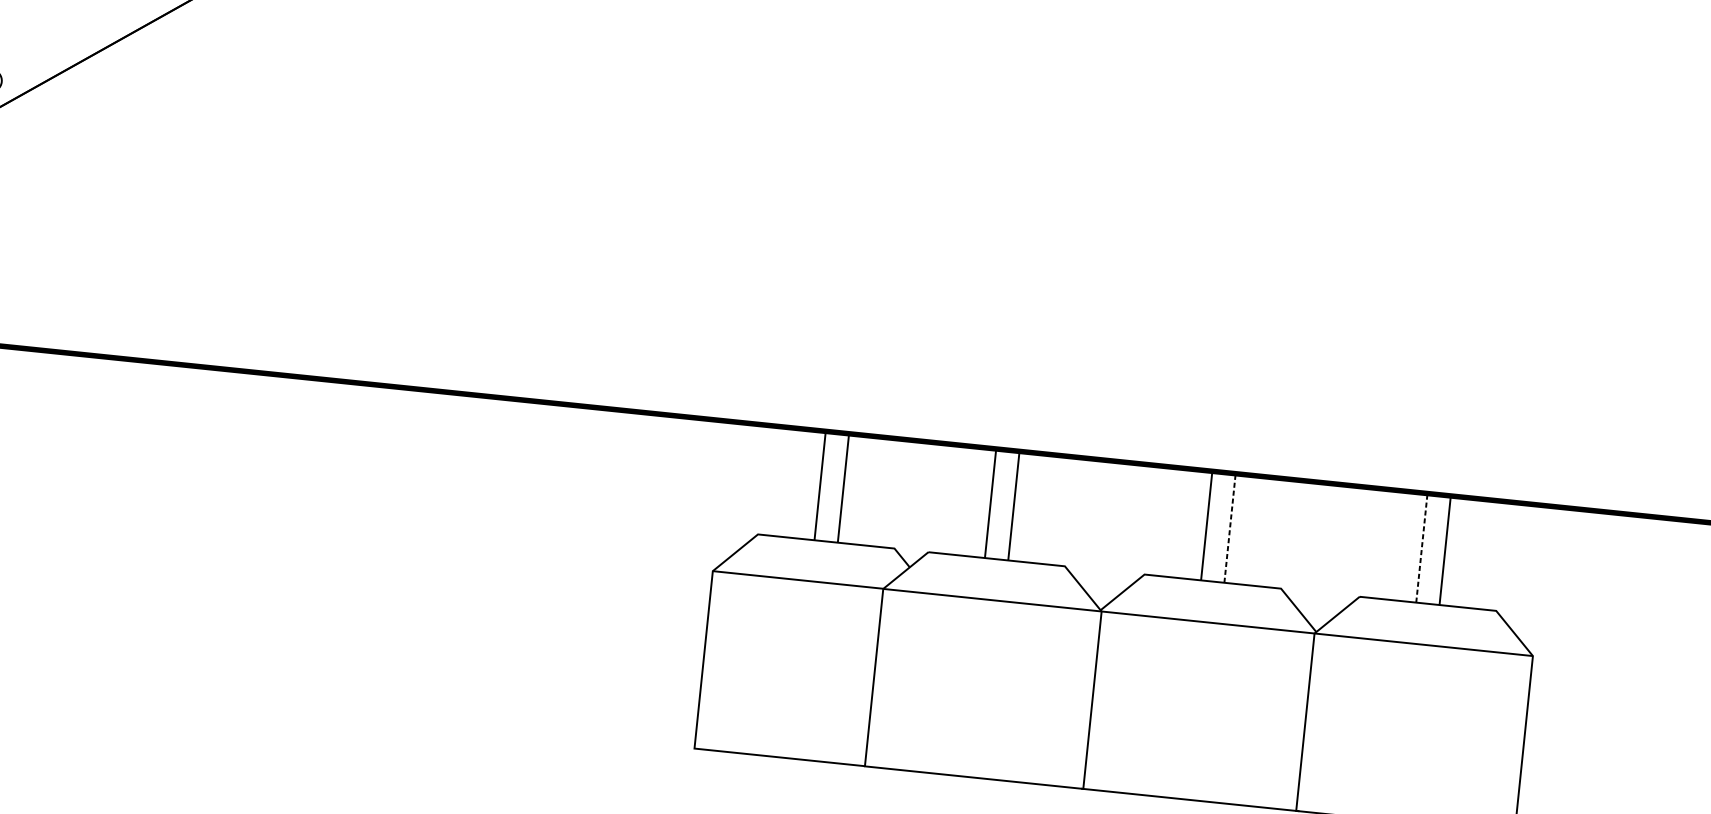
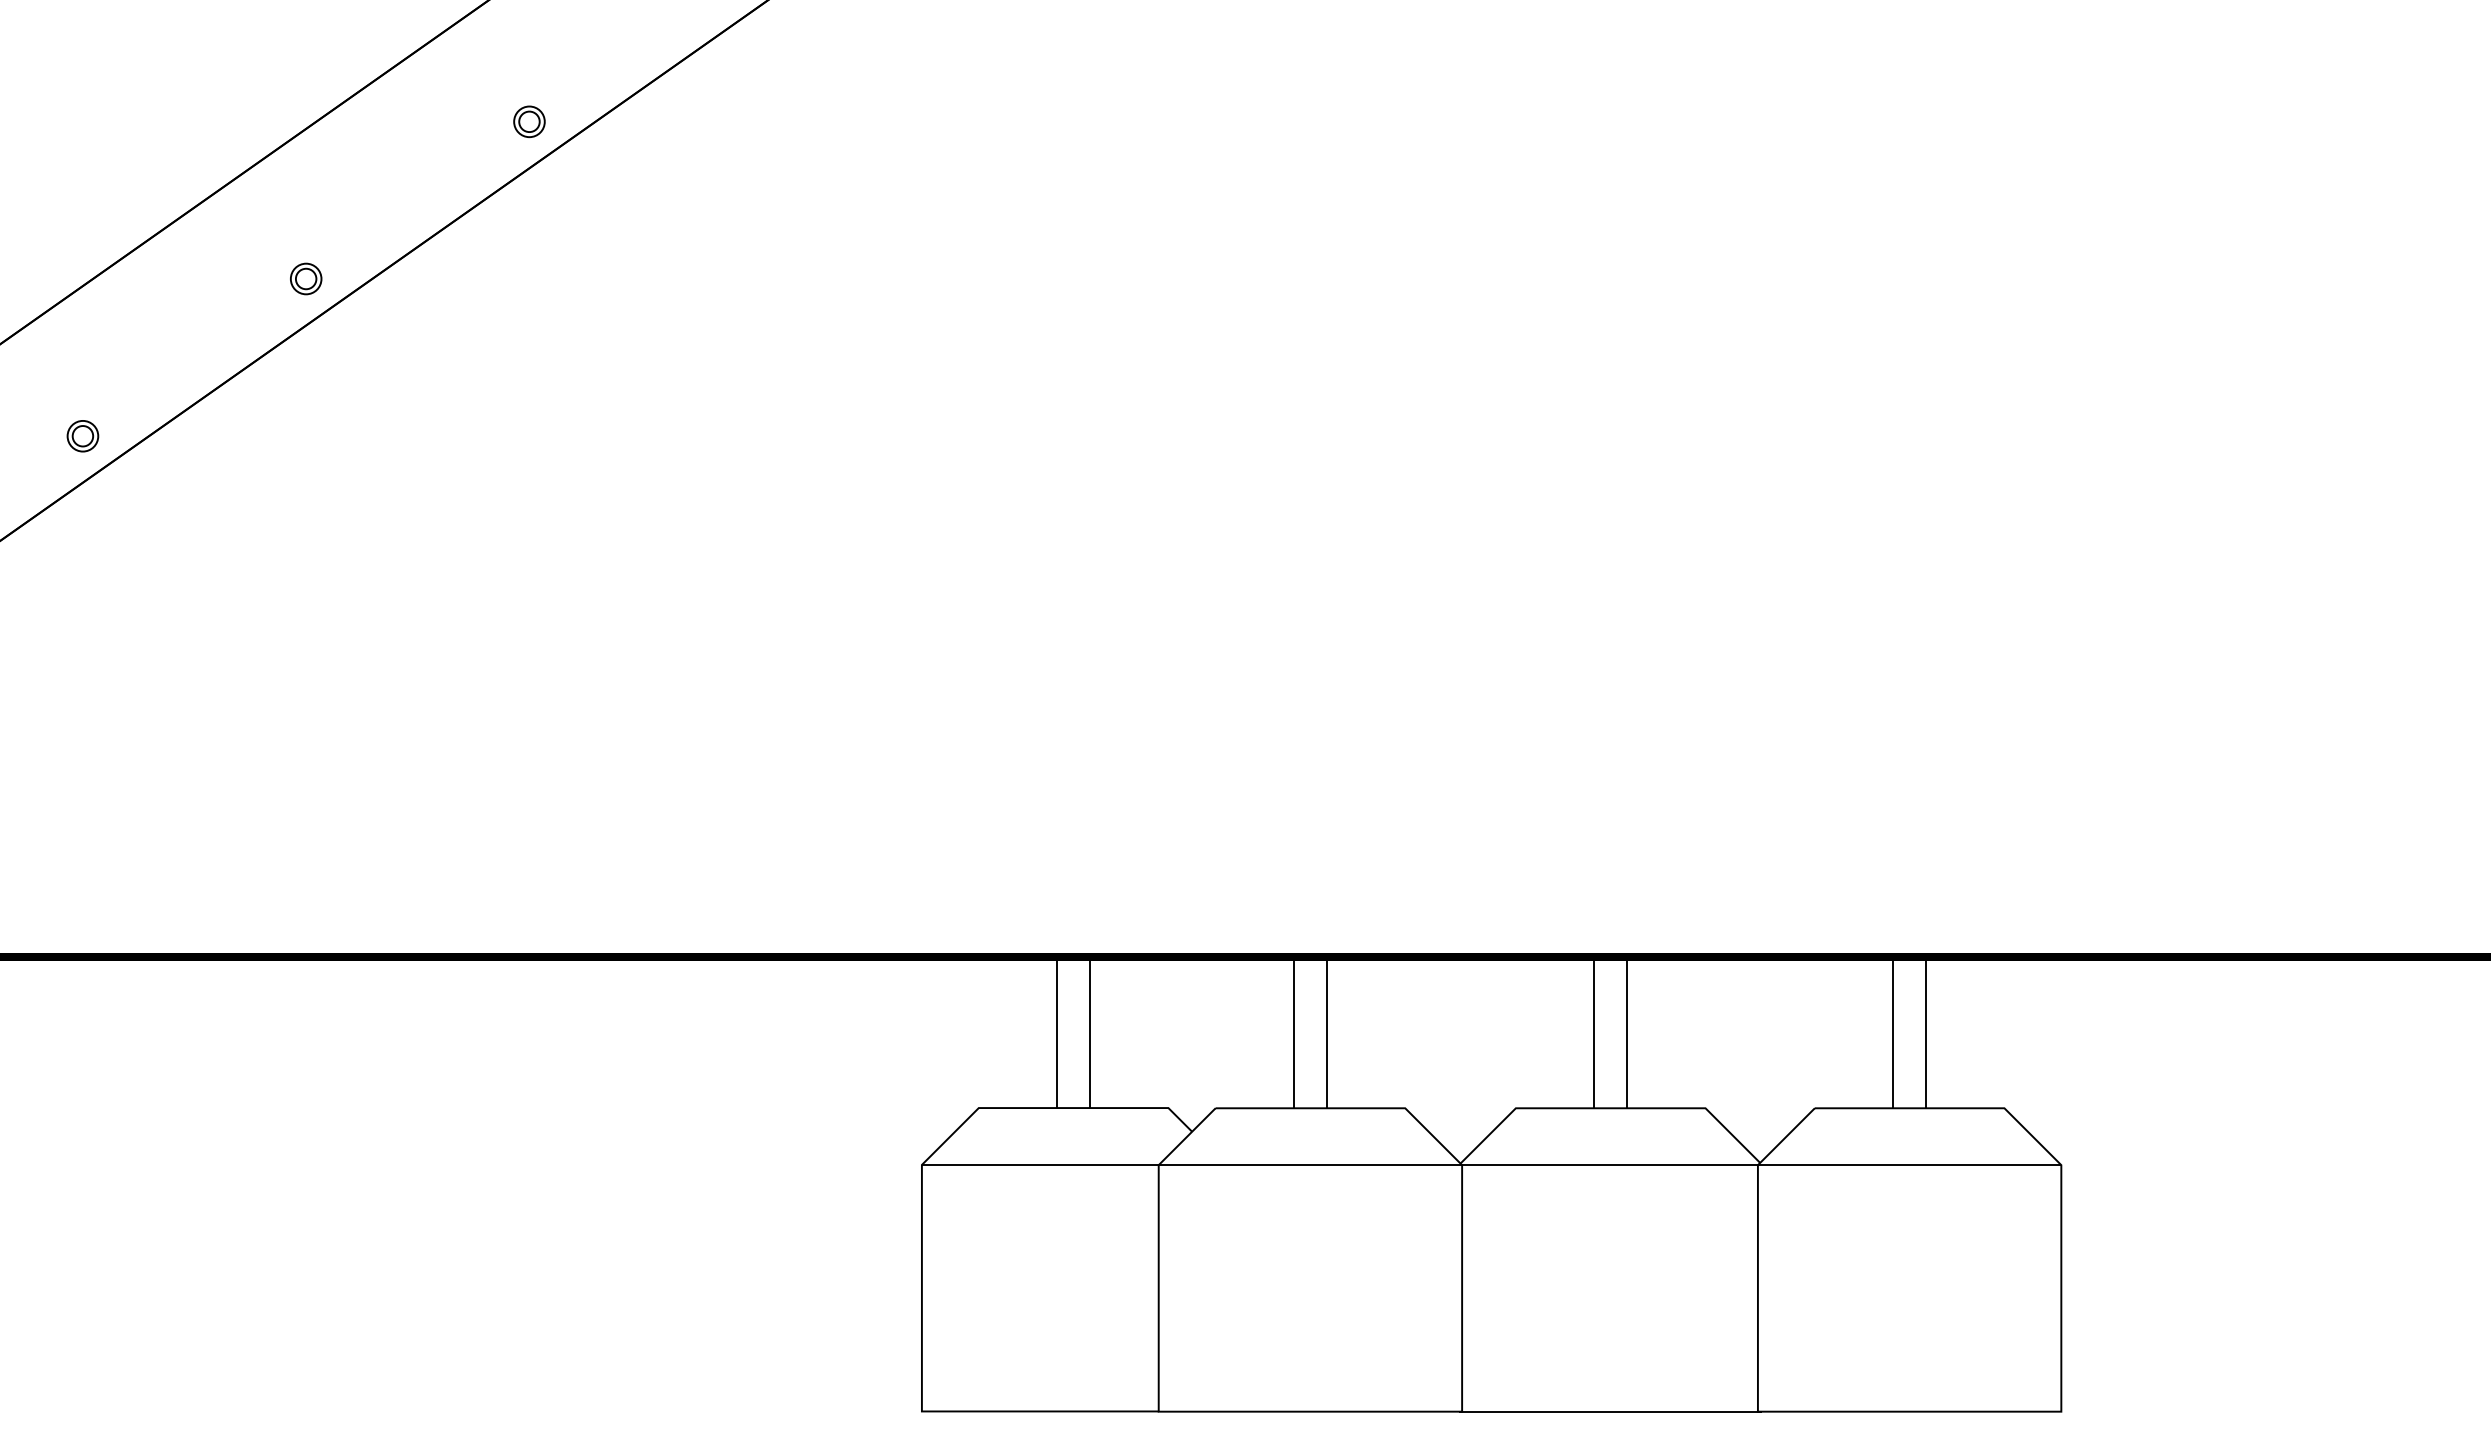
line: (1229, 528) -> (1626, 1032), dashed -> solid
line: (1422, 548) -> (1893, 1032), dashed -> solid

